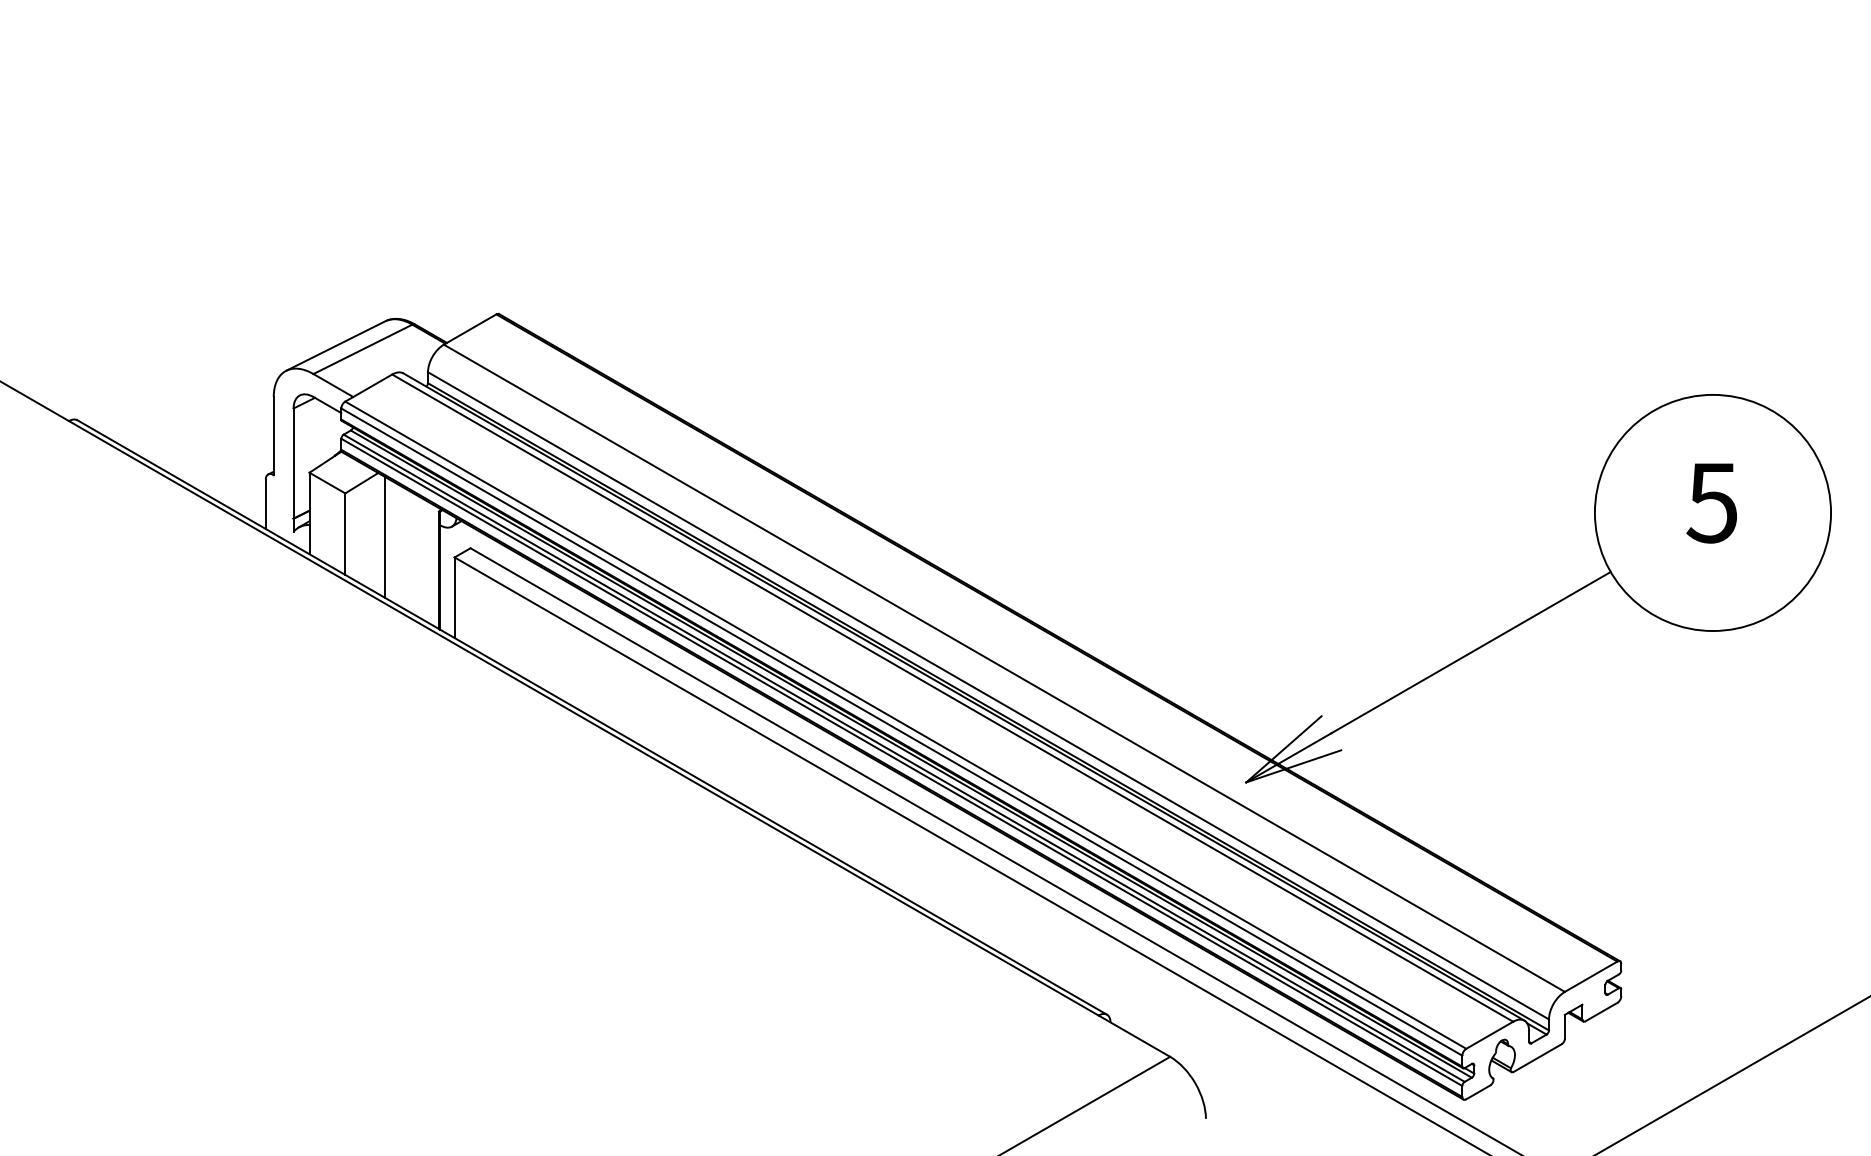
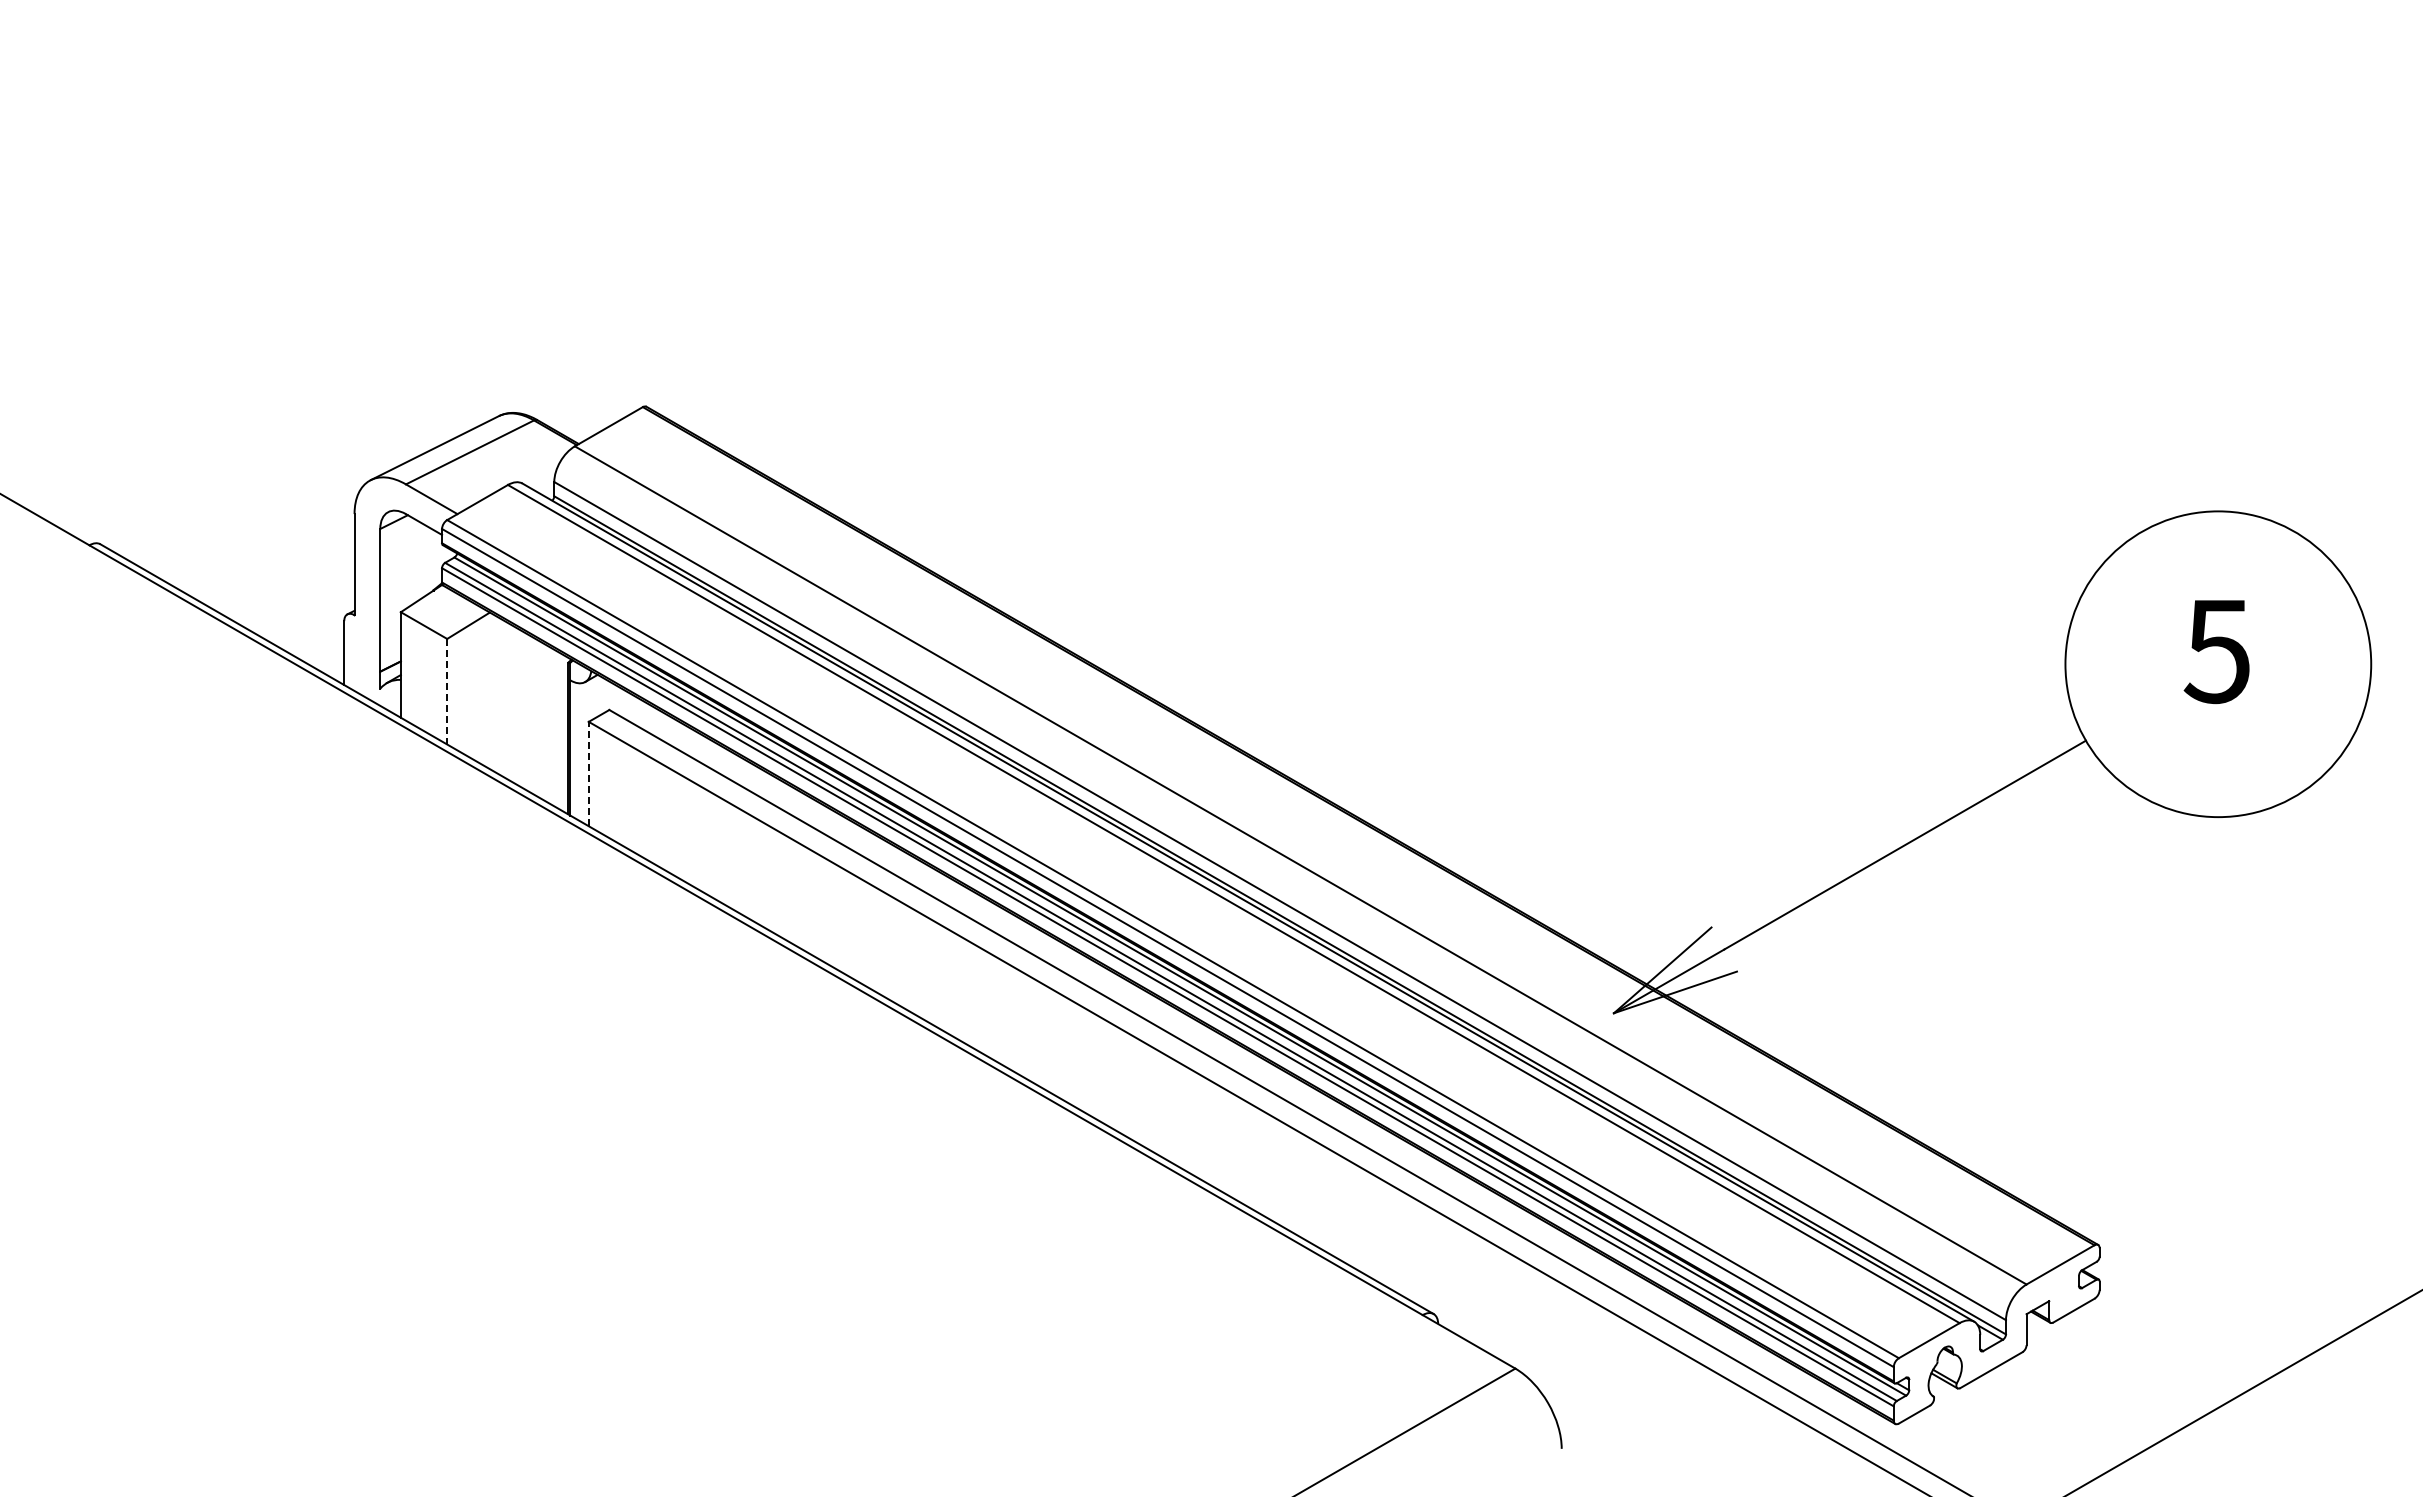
line: (345, 533) -> (447, 691), solid -> dashed
line: (384, 537) -> (498, 695), removed
line: (454, 597) -> (588, 773), solid -> dashed

